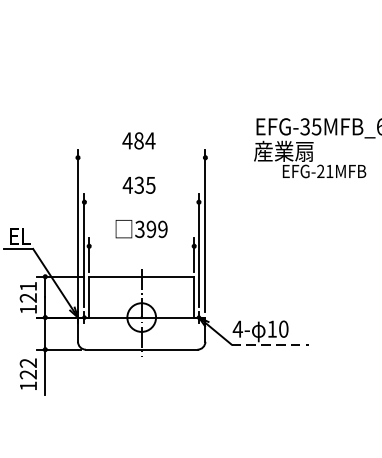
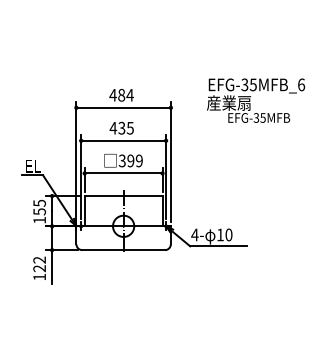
line: (141, 157) -> (123, 107), added
text: (324, 170) -> (259, 117), EFG-21MFB -> EFG-35MFB
line: (141, 201) -> (123, 140), added
line: (141, 246) -> (123, 173), added
text: (28, 292) -> (39, 207), 121 -> 155
line: (269, 344) -> (218, 246), dashed -> solid

